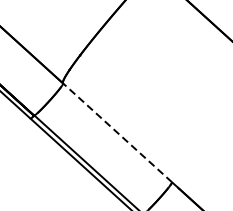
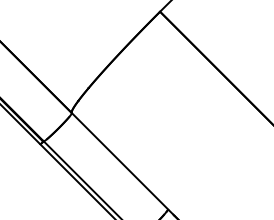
line: (117, 132) -> (119, 160), dashed -> solid

